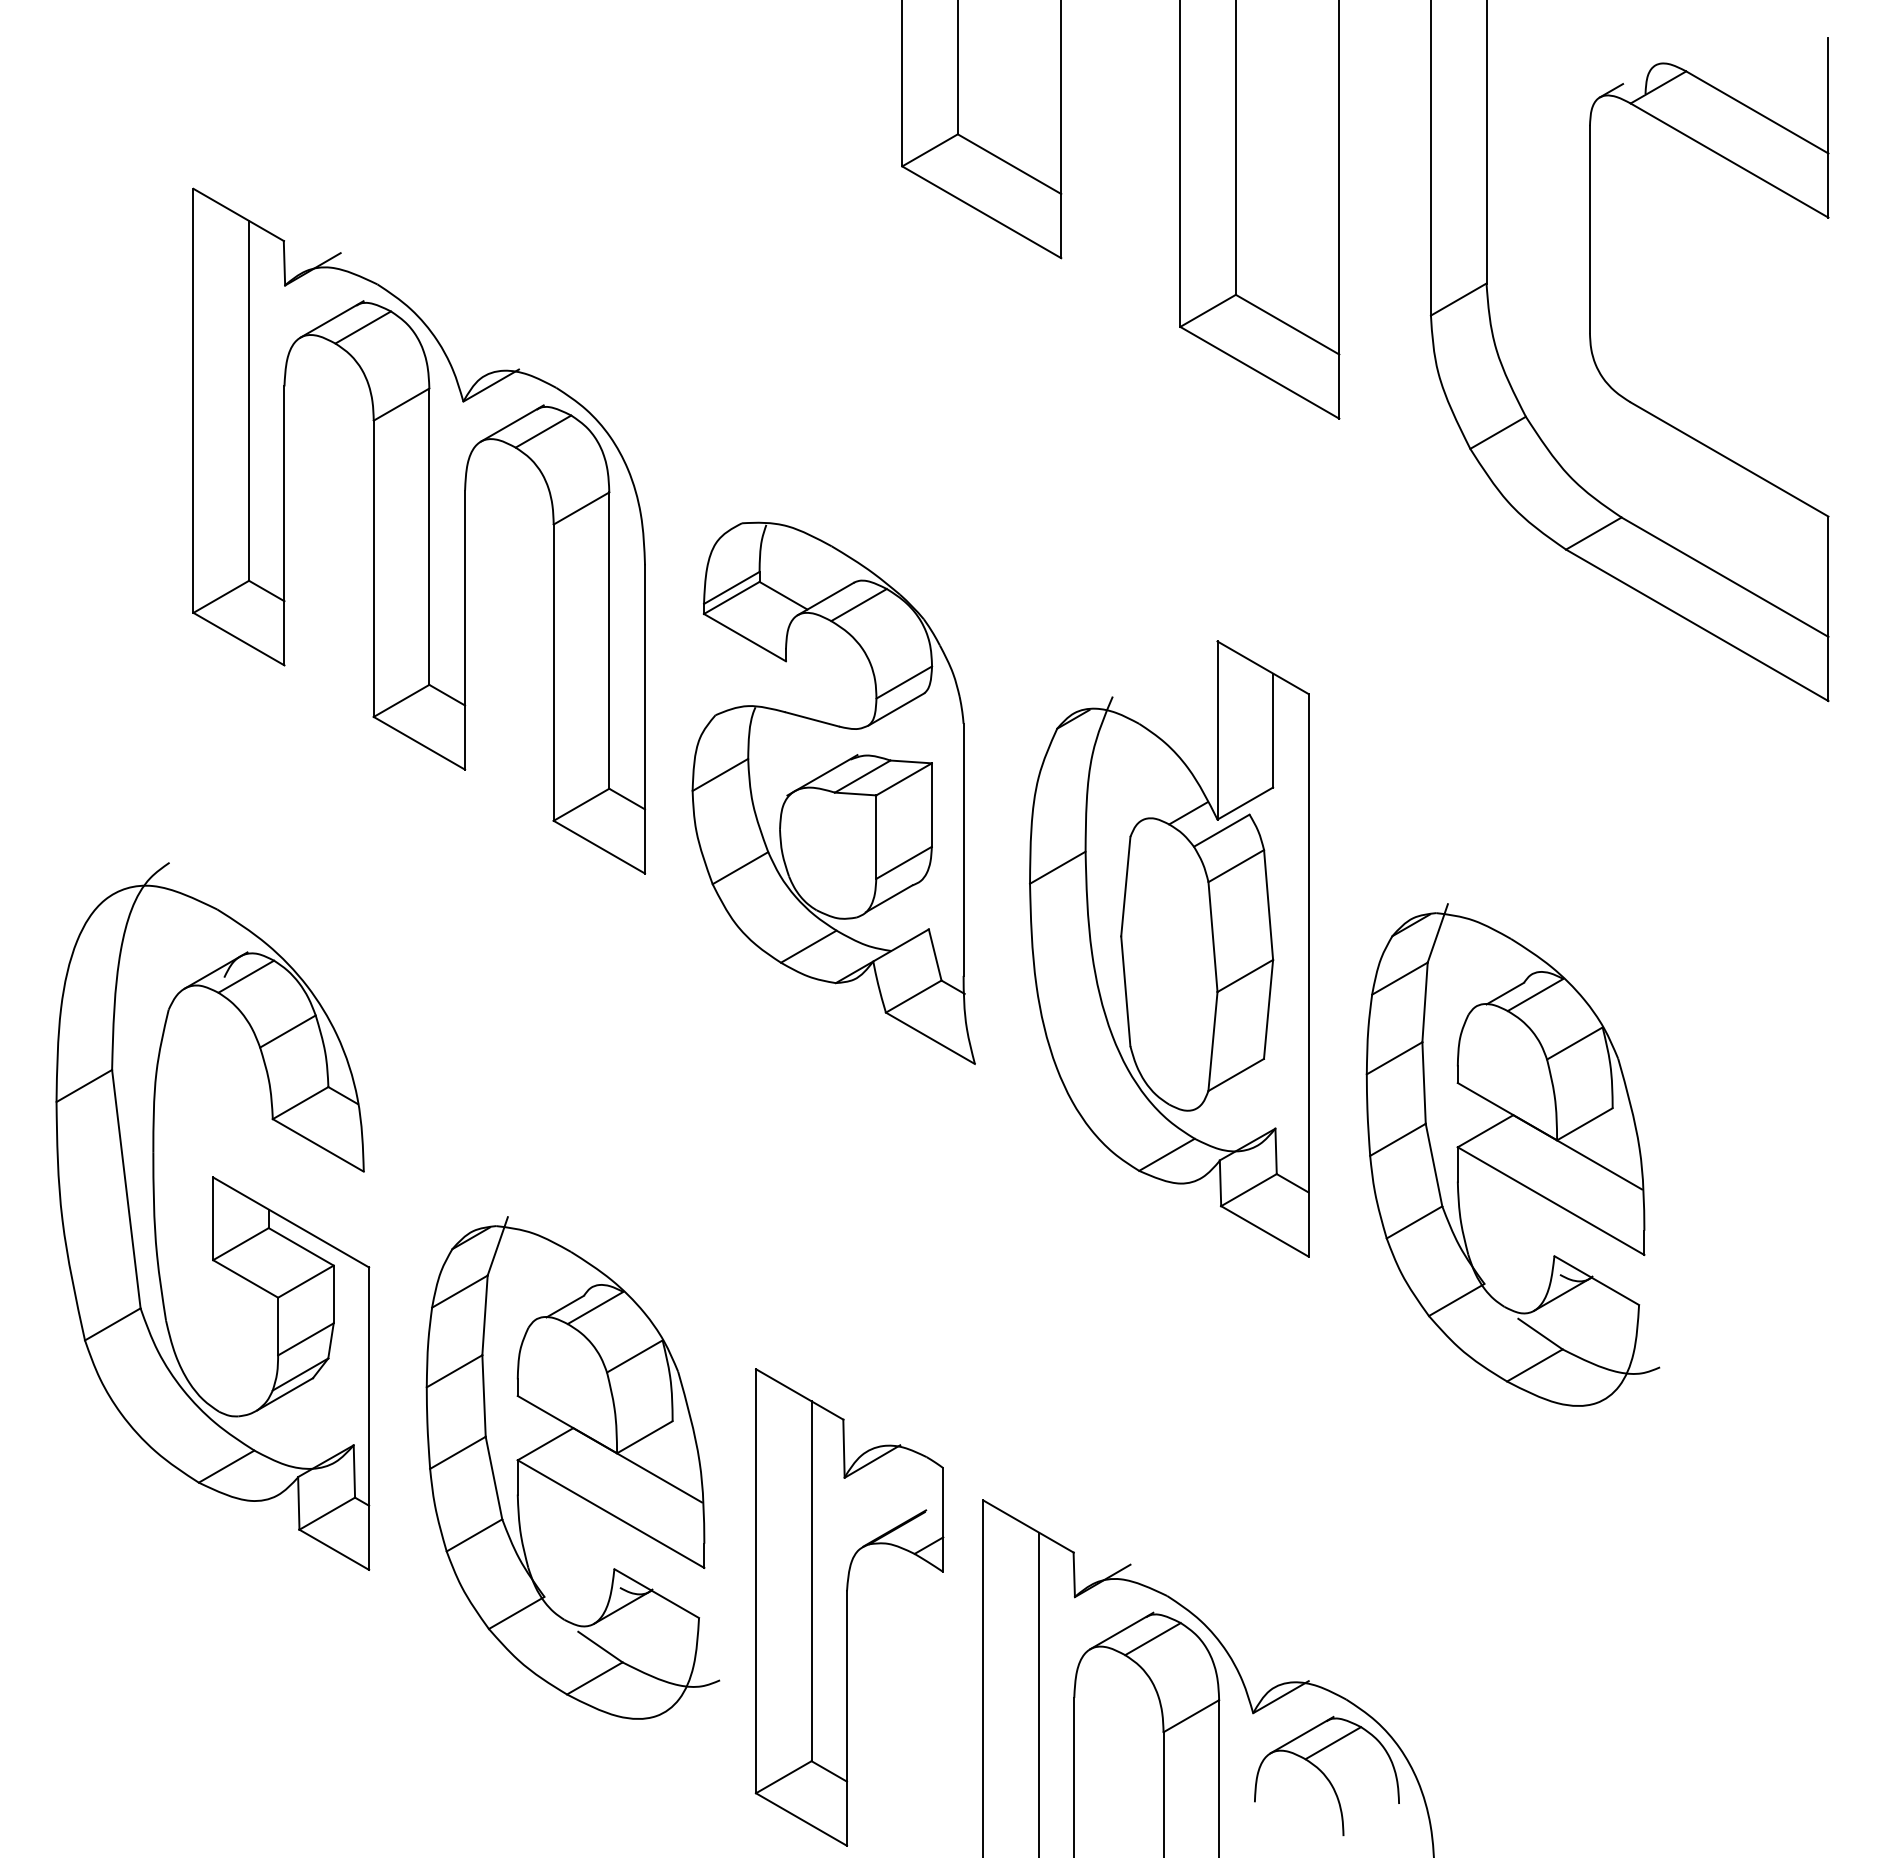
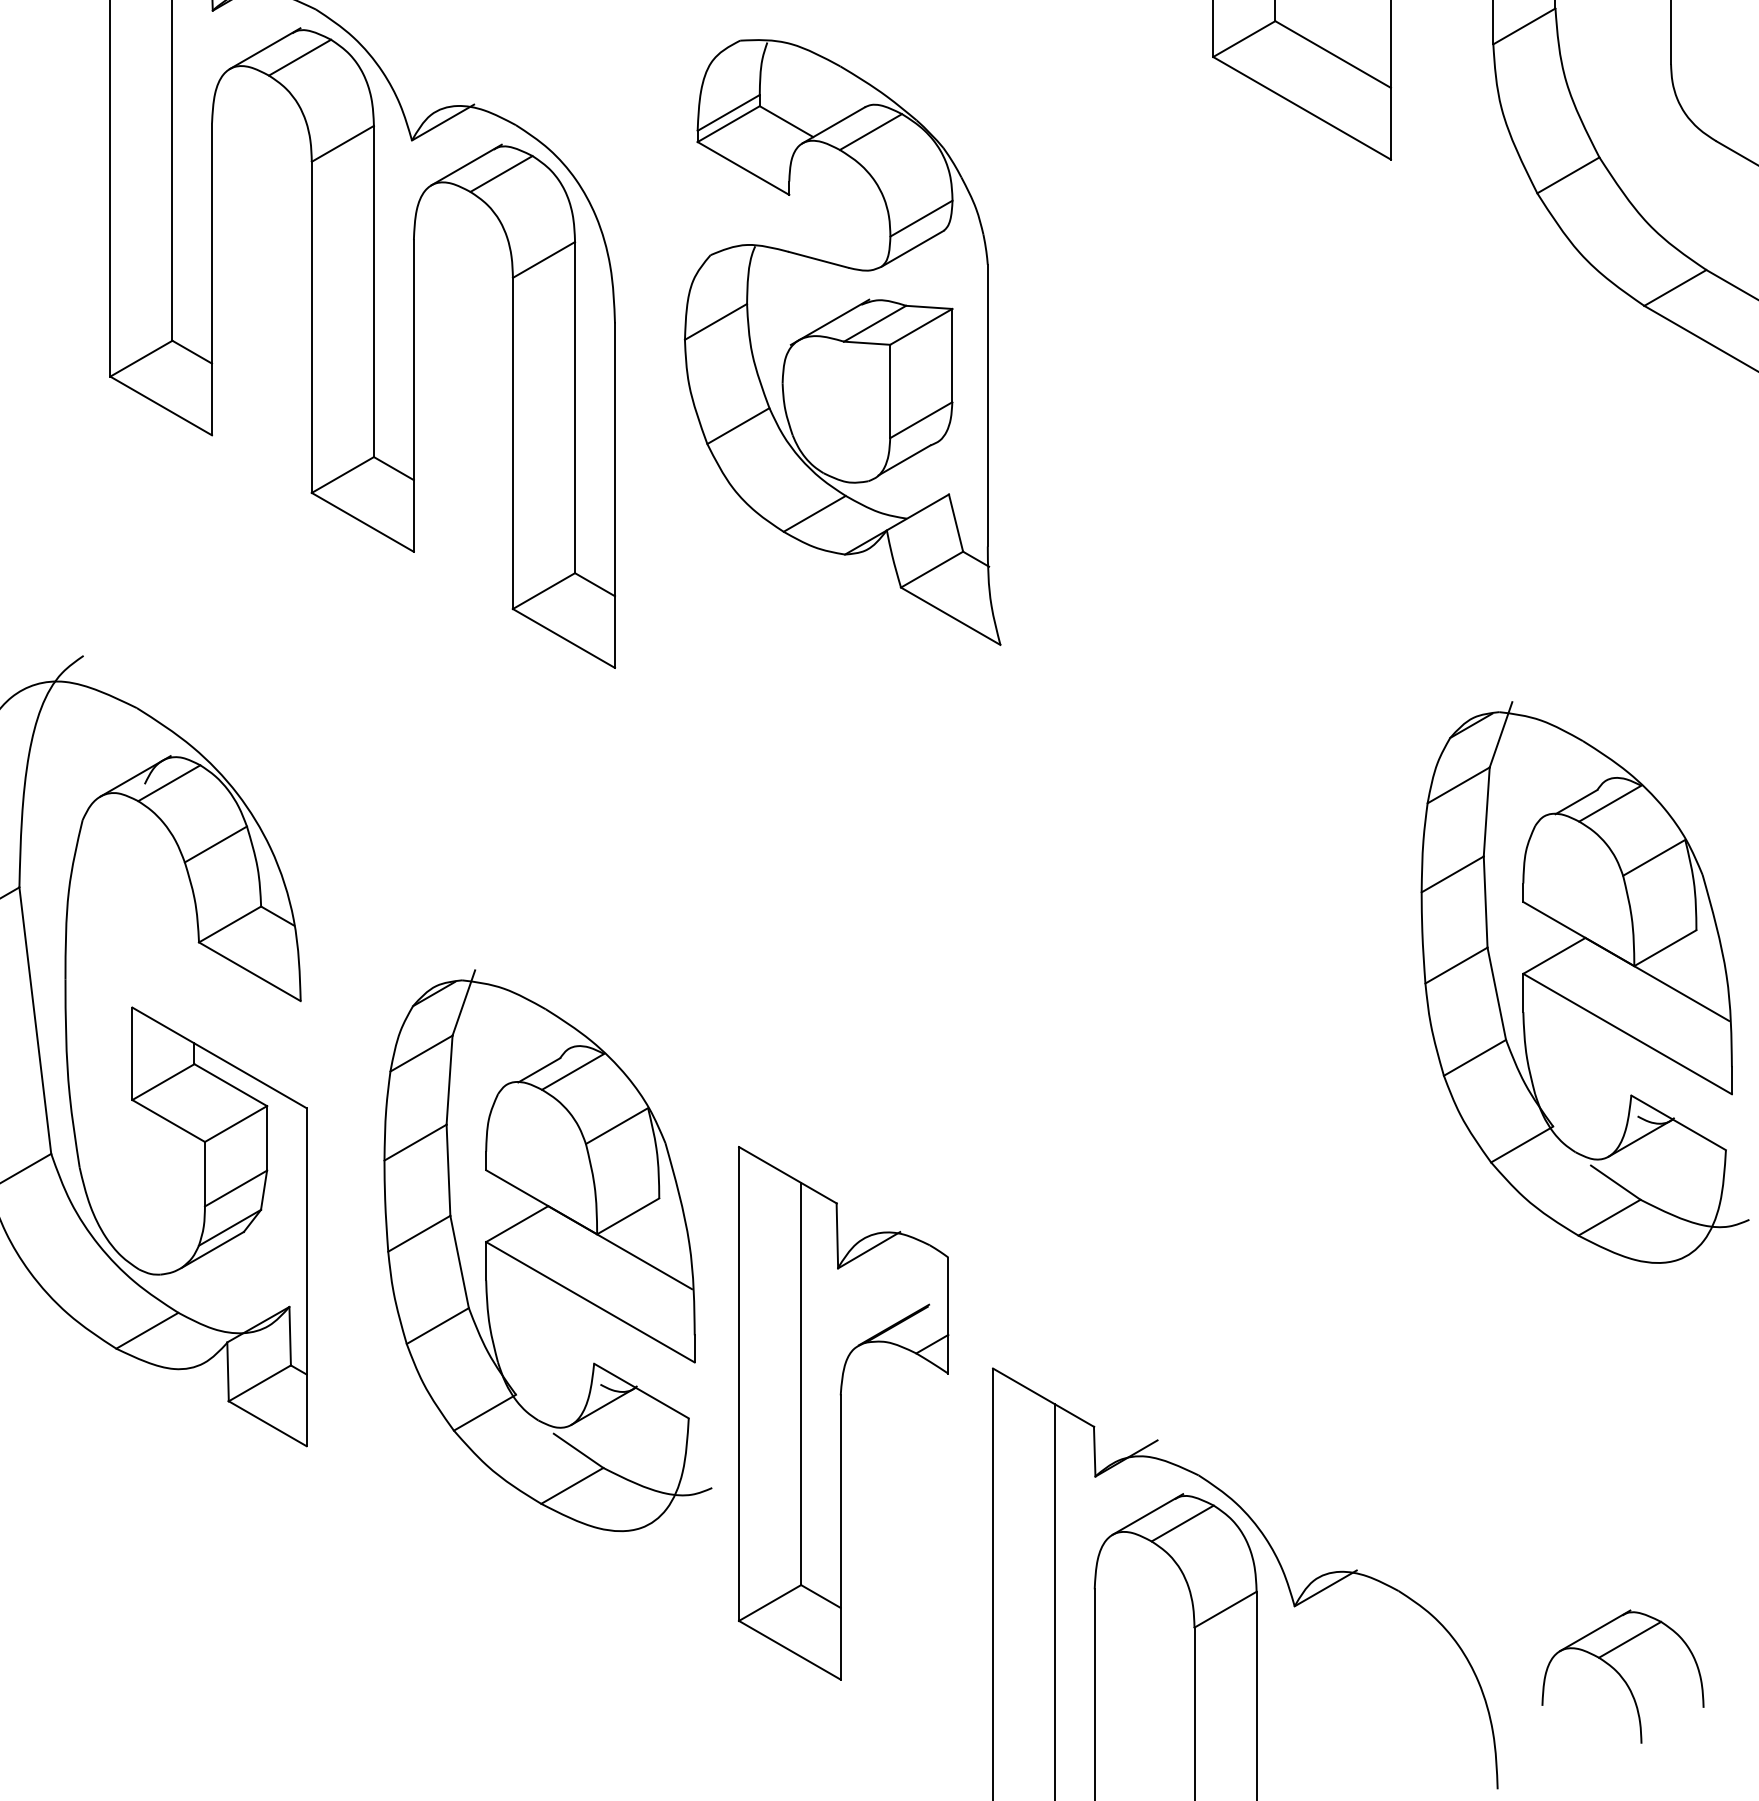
part: (833, 792) -> (842, 341), moved
part: (1169, 948) -> (1201, 751), removed
part: (572, 1467) -> (547, 1250), moved
part: (849, 1607) -> (843, 1413), moved
part: (1326, 1775) -> (1622, 1675), moved

